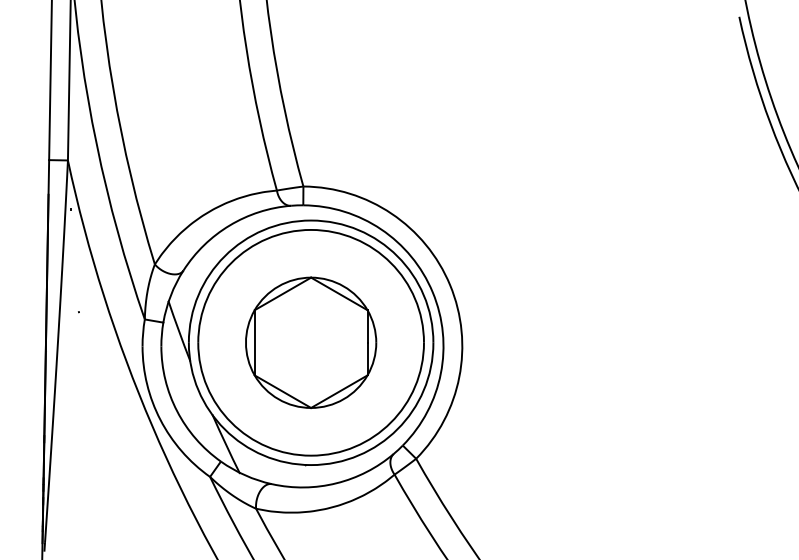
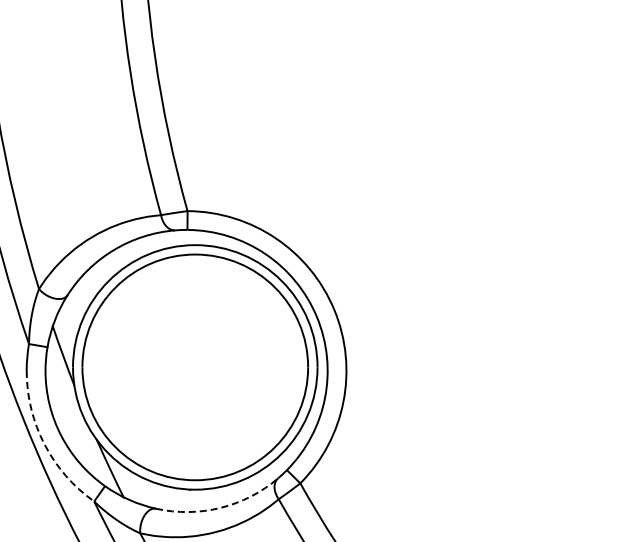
part: (311, 342) -> (195, 367), removed
arc: (160, 419) -> (44, 444), solid -> dashed
arc: (336, 483) -> (220, 508), solid -> dashed

